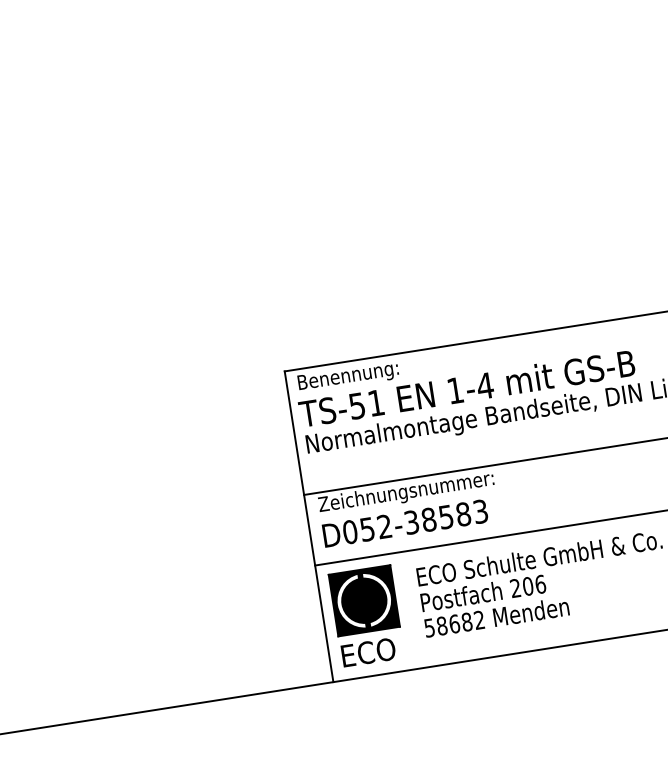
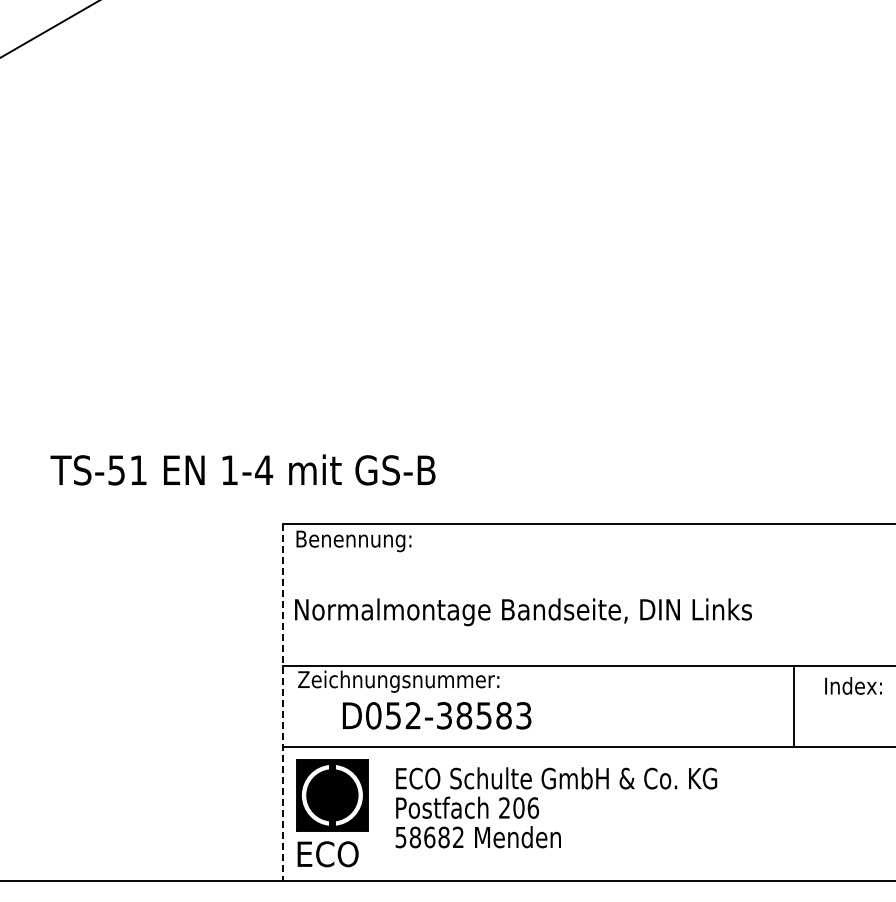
text: (466, 388) -> (242, 469), moved
text: (405, 523) -> (437, 715), moved
line: (309, 526) -> (283, 702), solid -> dashed

